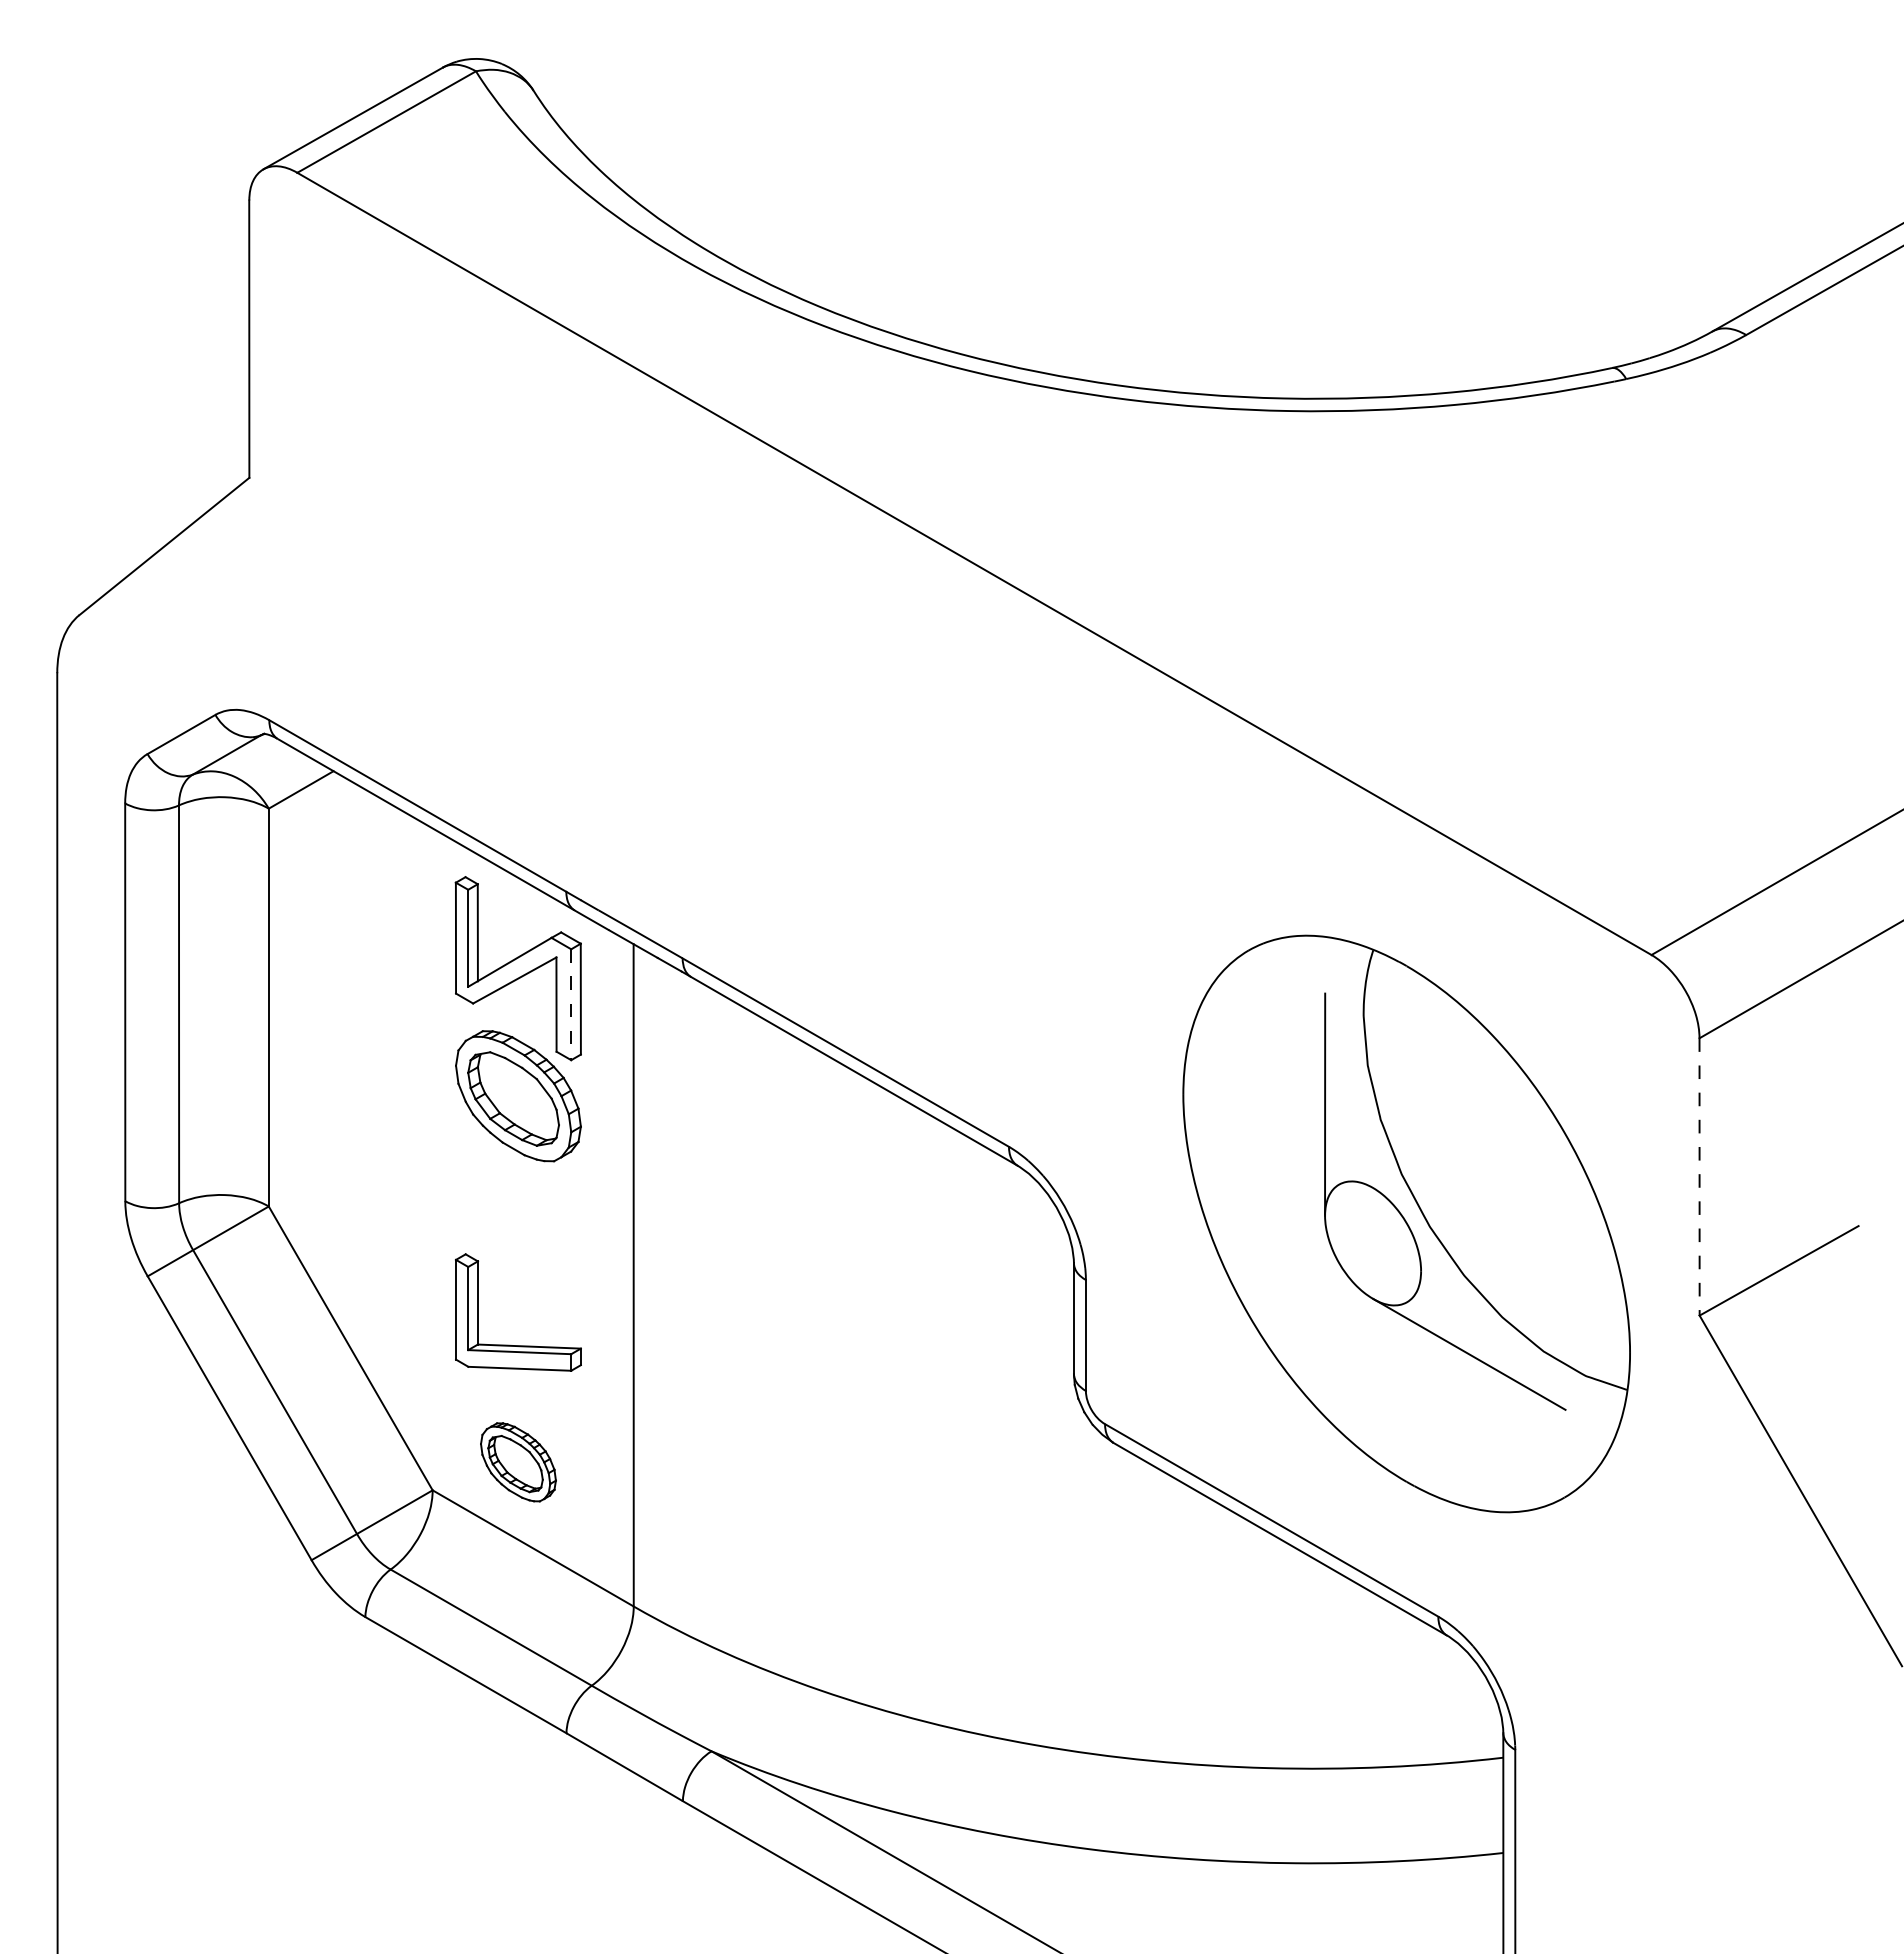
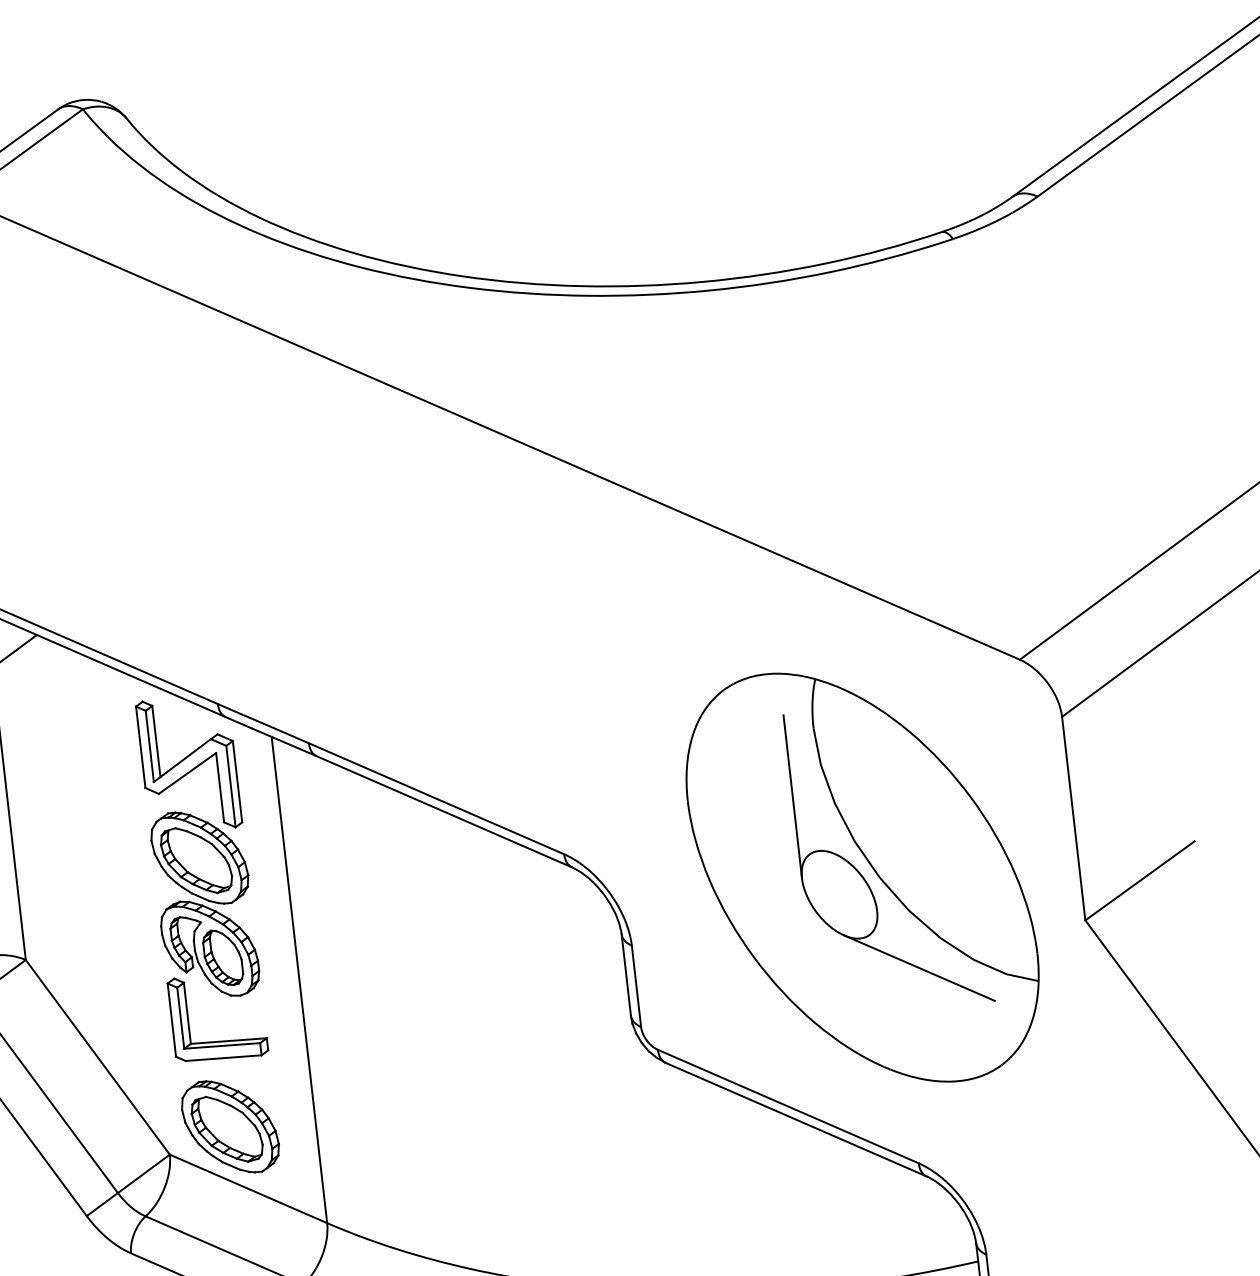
line: (571, 1005) -> (231, 787), dashed -> solid
line: (1699, 1176) -> (1073, 818), dashed -> solid
part: (518, 1219) -> (210, 948), added
part: (518, 1462) -> (230, 1127), size x1.67

